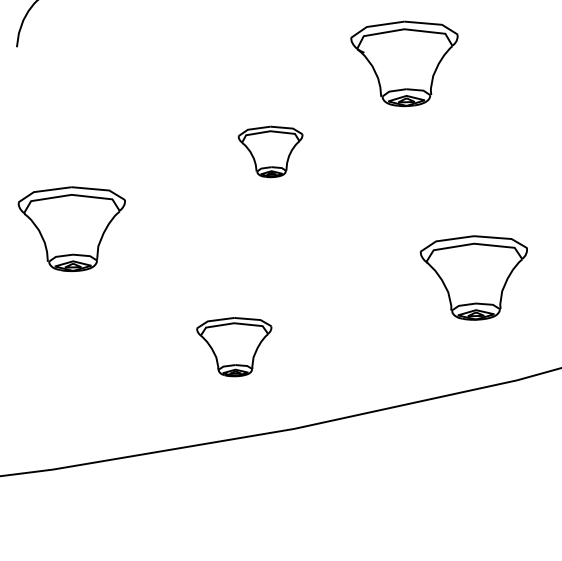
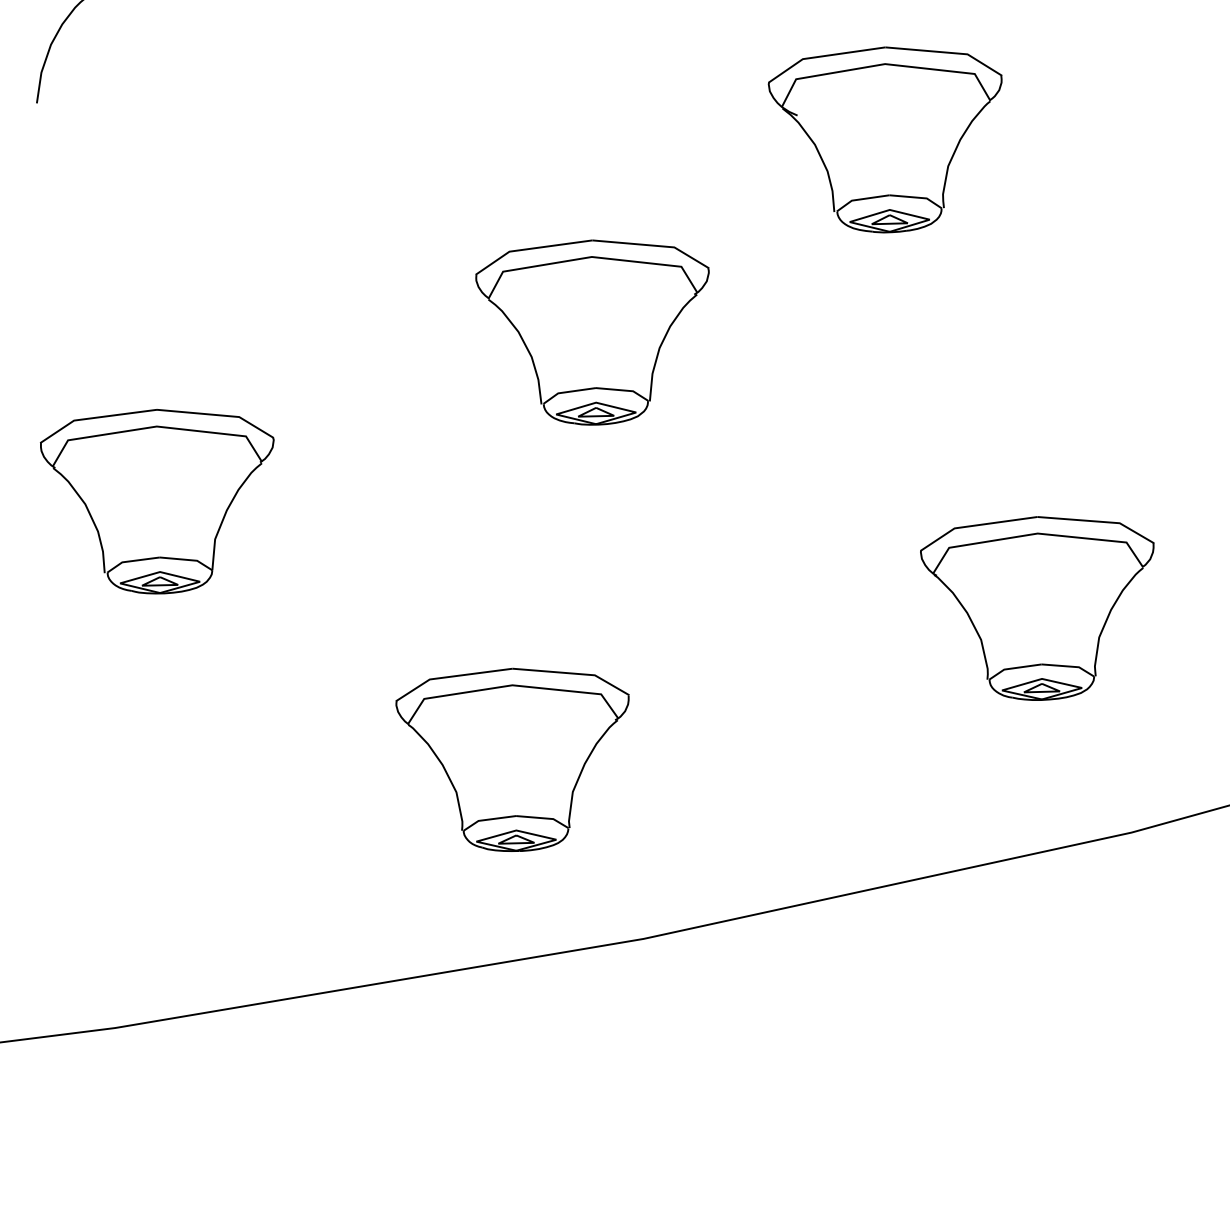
part: (270, 151) -> (592, 331), size x1.67
part: (234, 346) -> (513, 758), size x1.43

